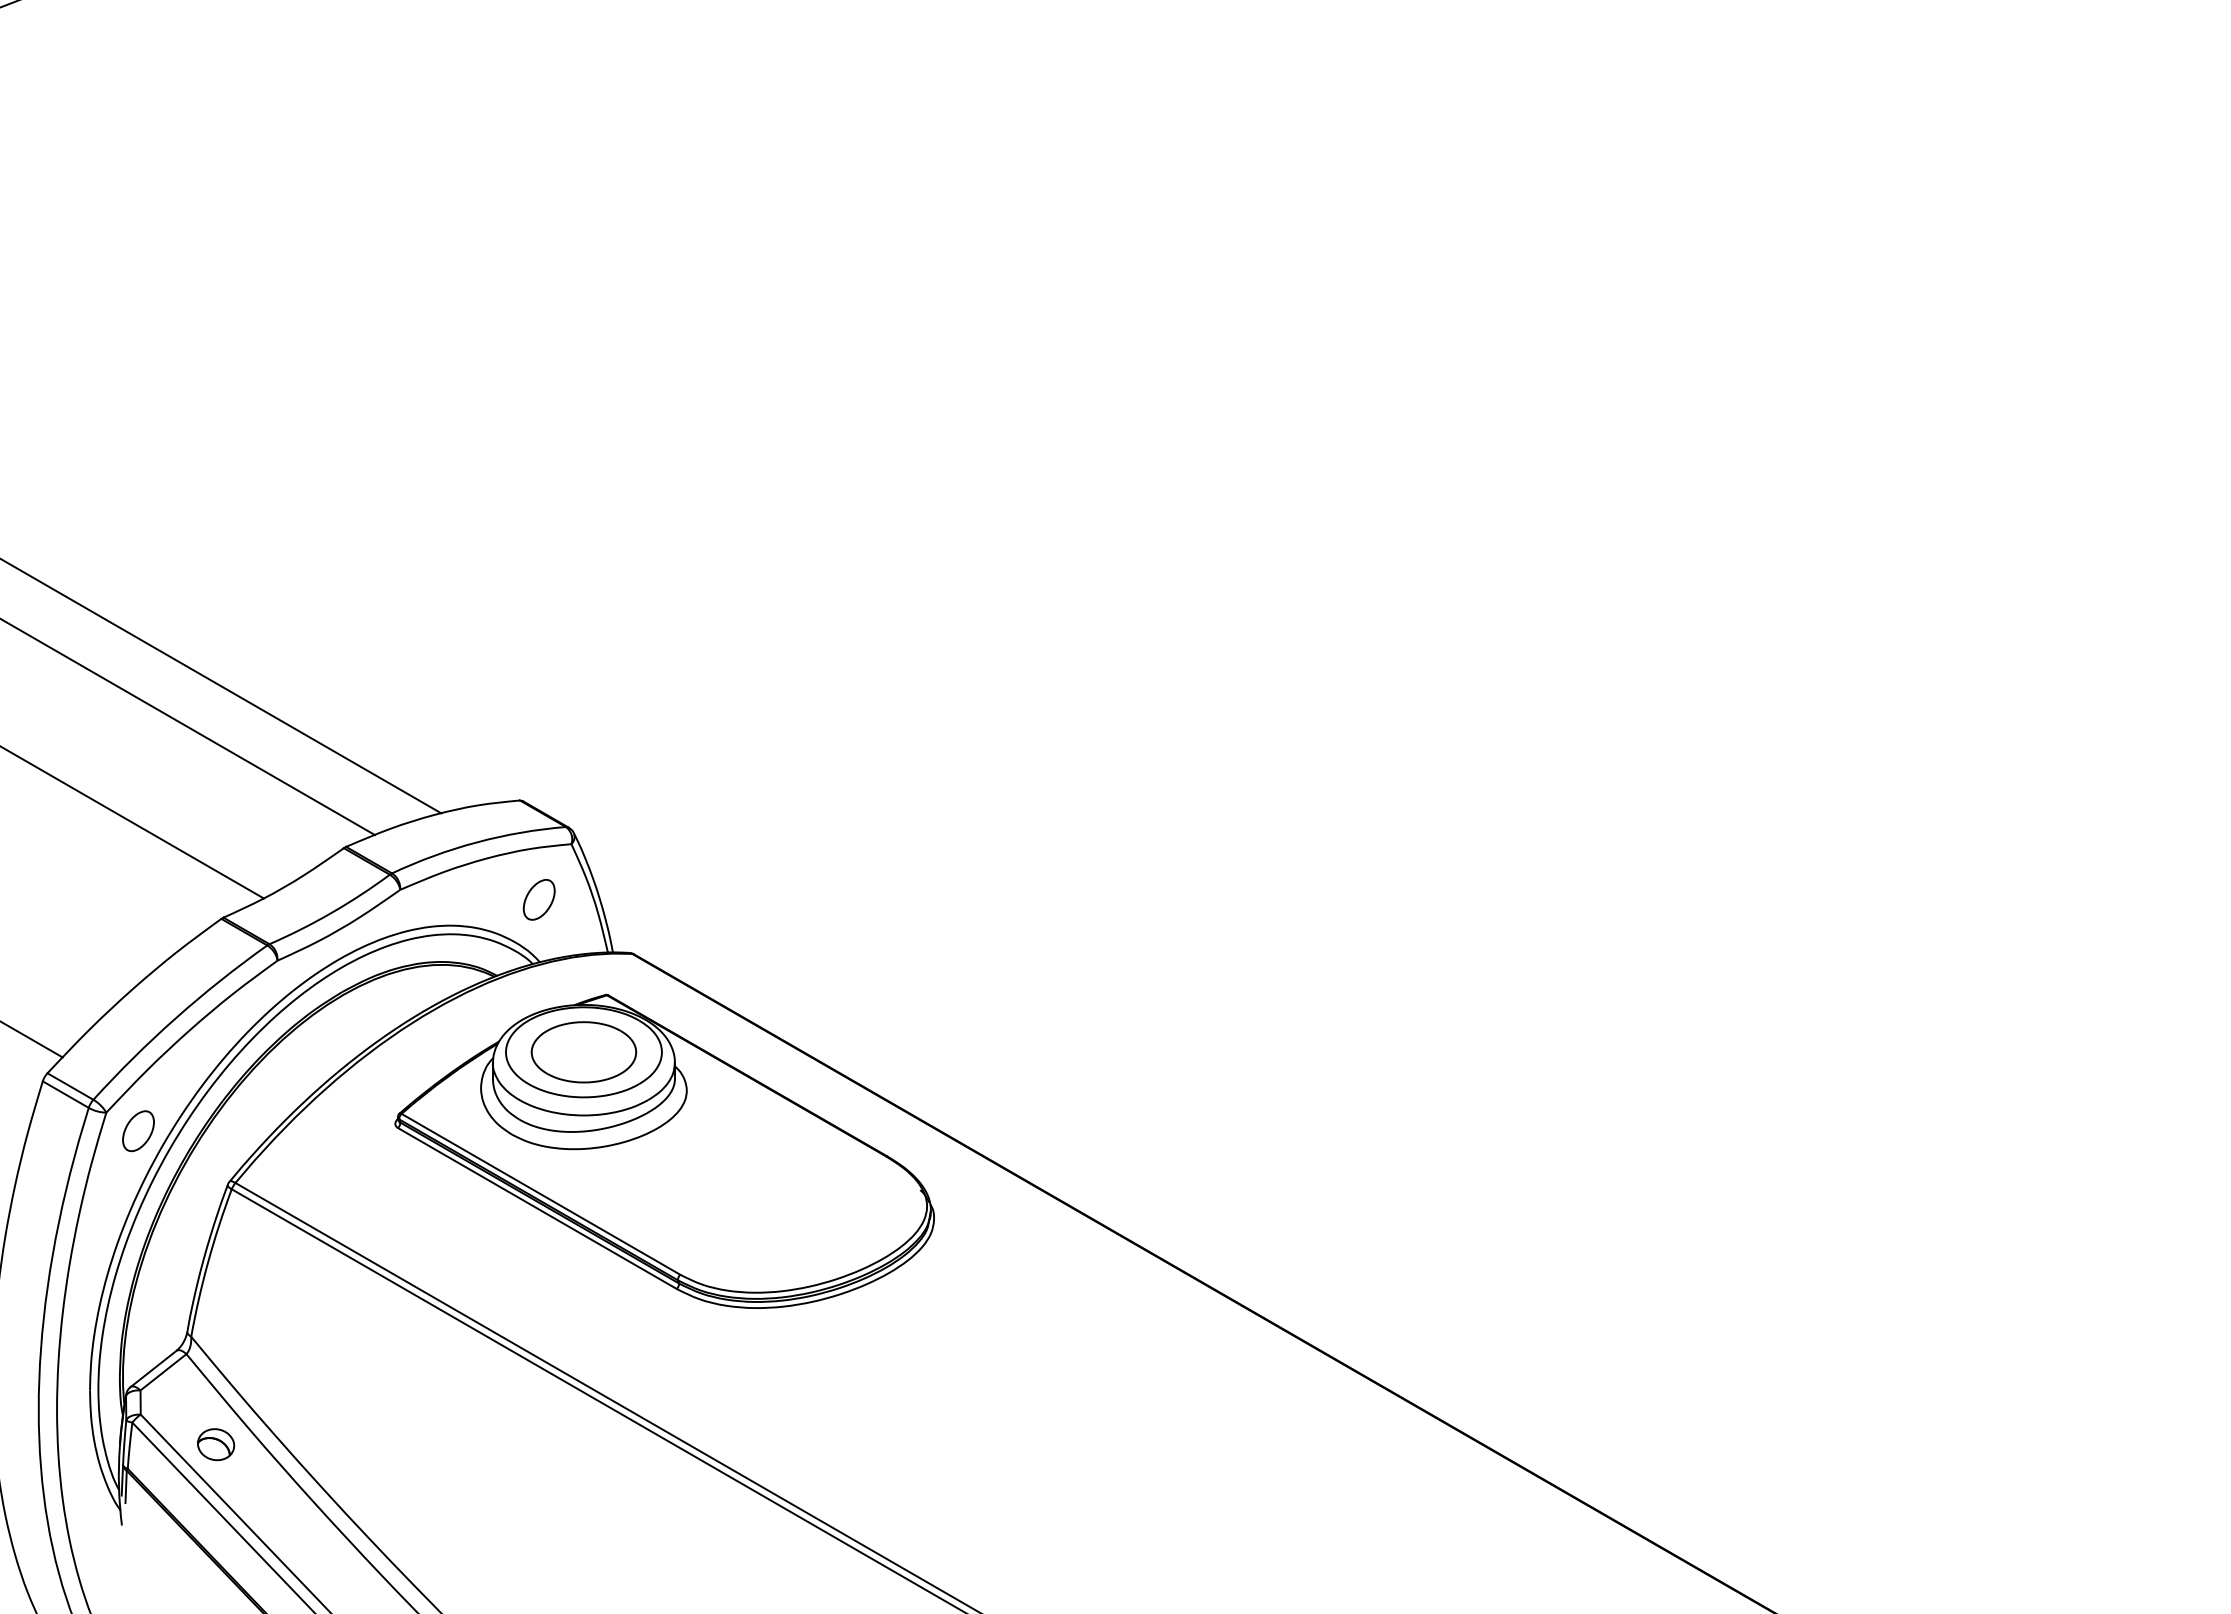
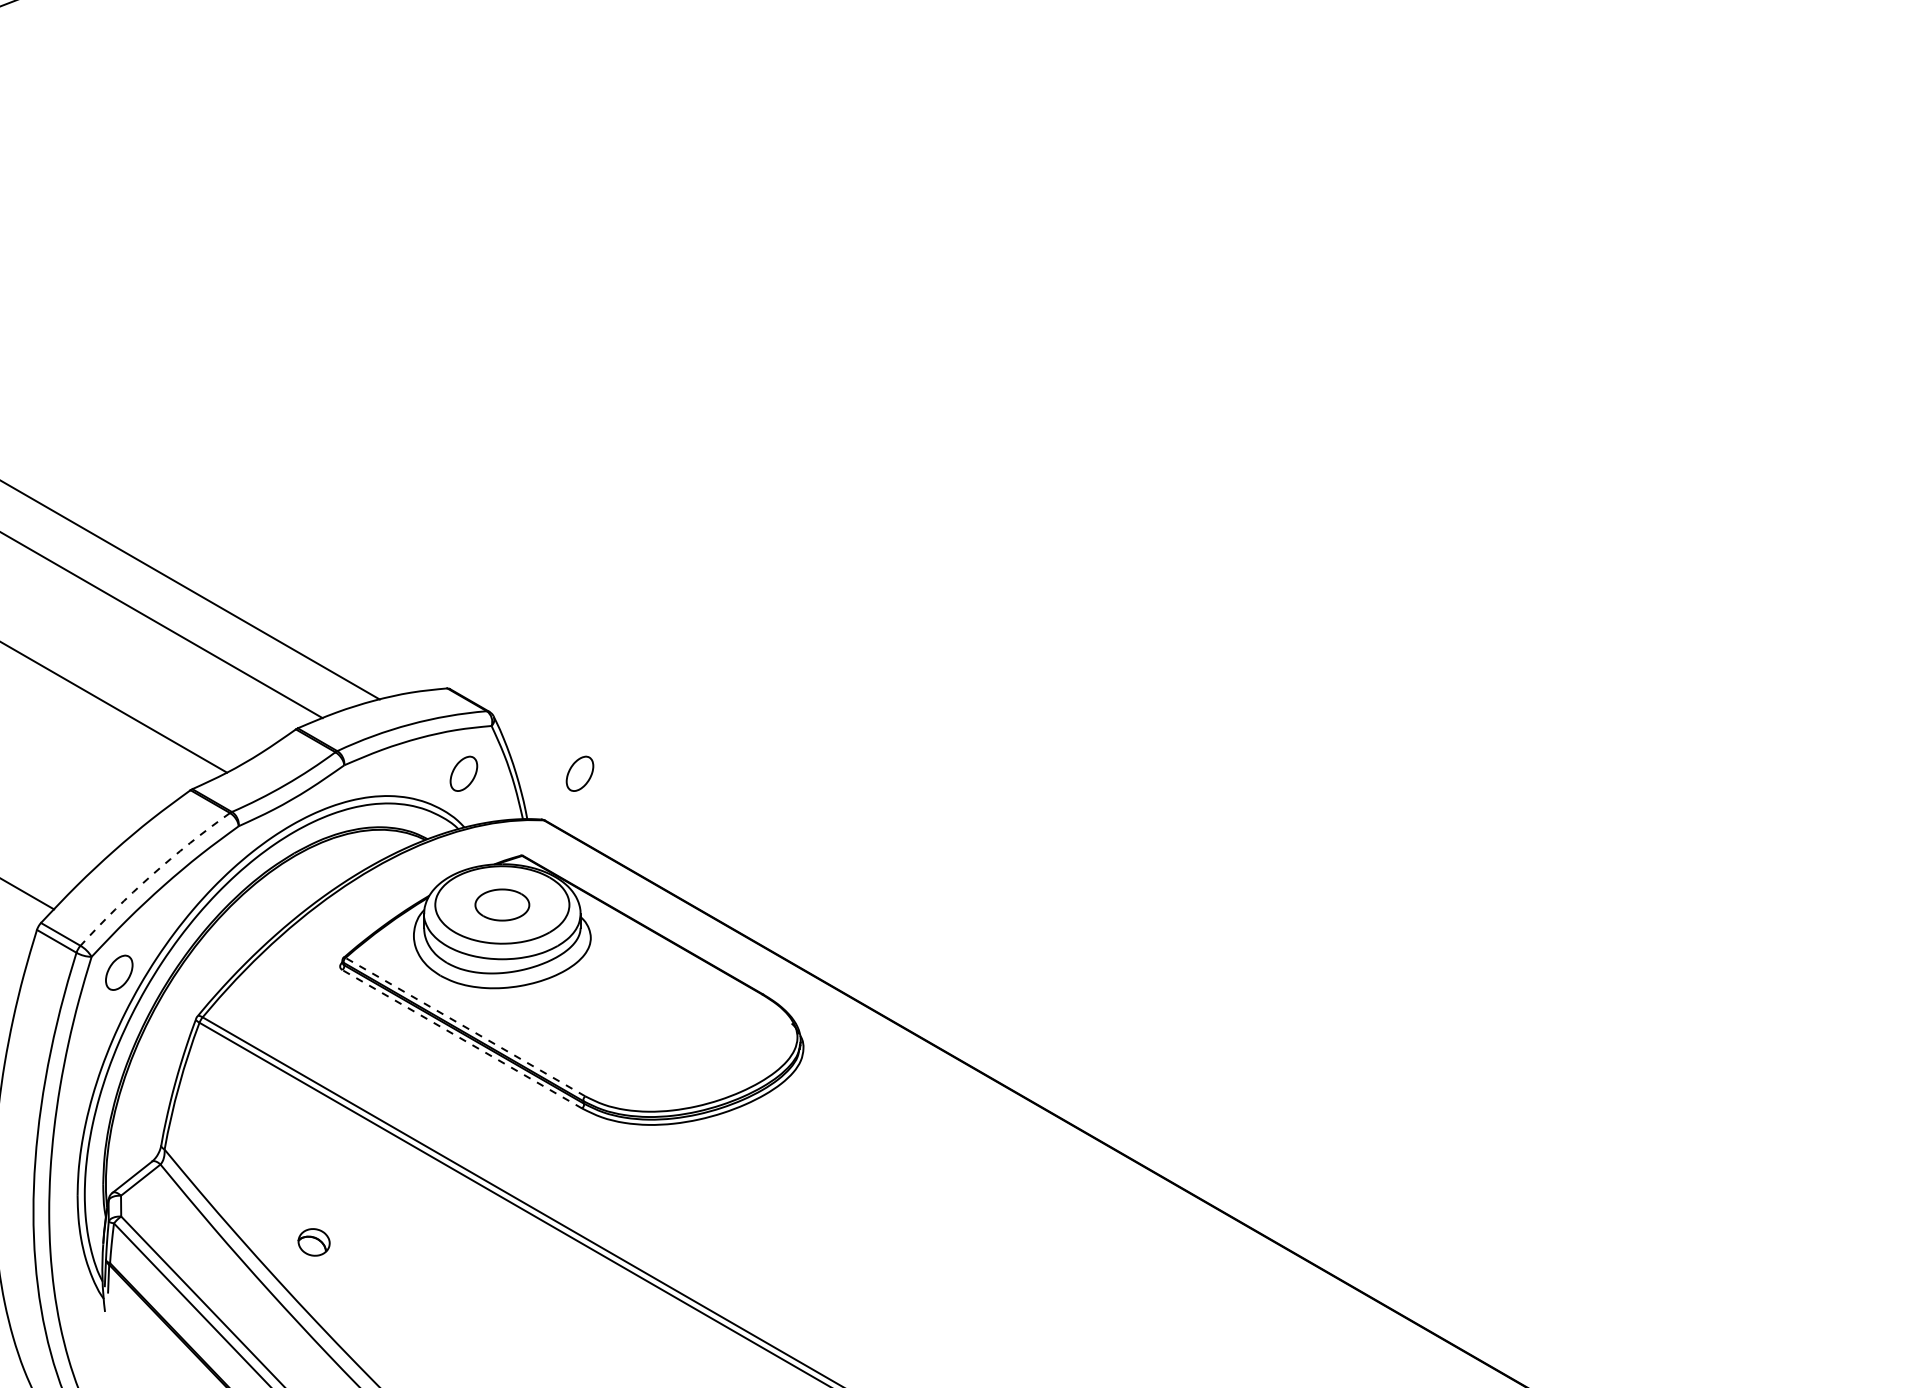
part: (673, 899) -> (579, 773), added
arc: (176, 1017) -> (151, 875), solid -> dashed
part: (583, 1052) -> (501, 905), size x0.6
line: (540, 1194) -> (464, 1027), solid -> dashed
line: (537, 1208) -> (462, 1039), solid -> dashed
part: (215, 1444) -> (313, 1242), moved

